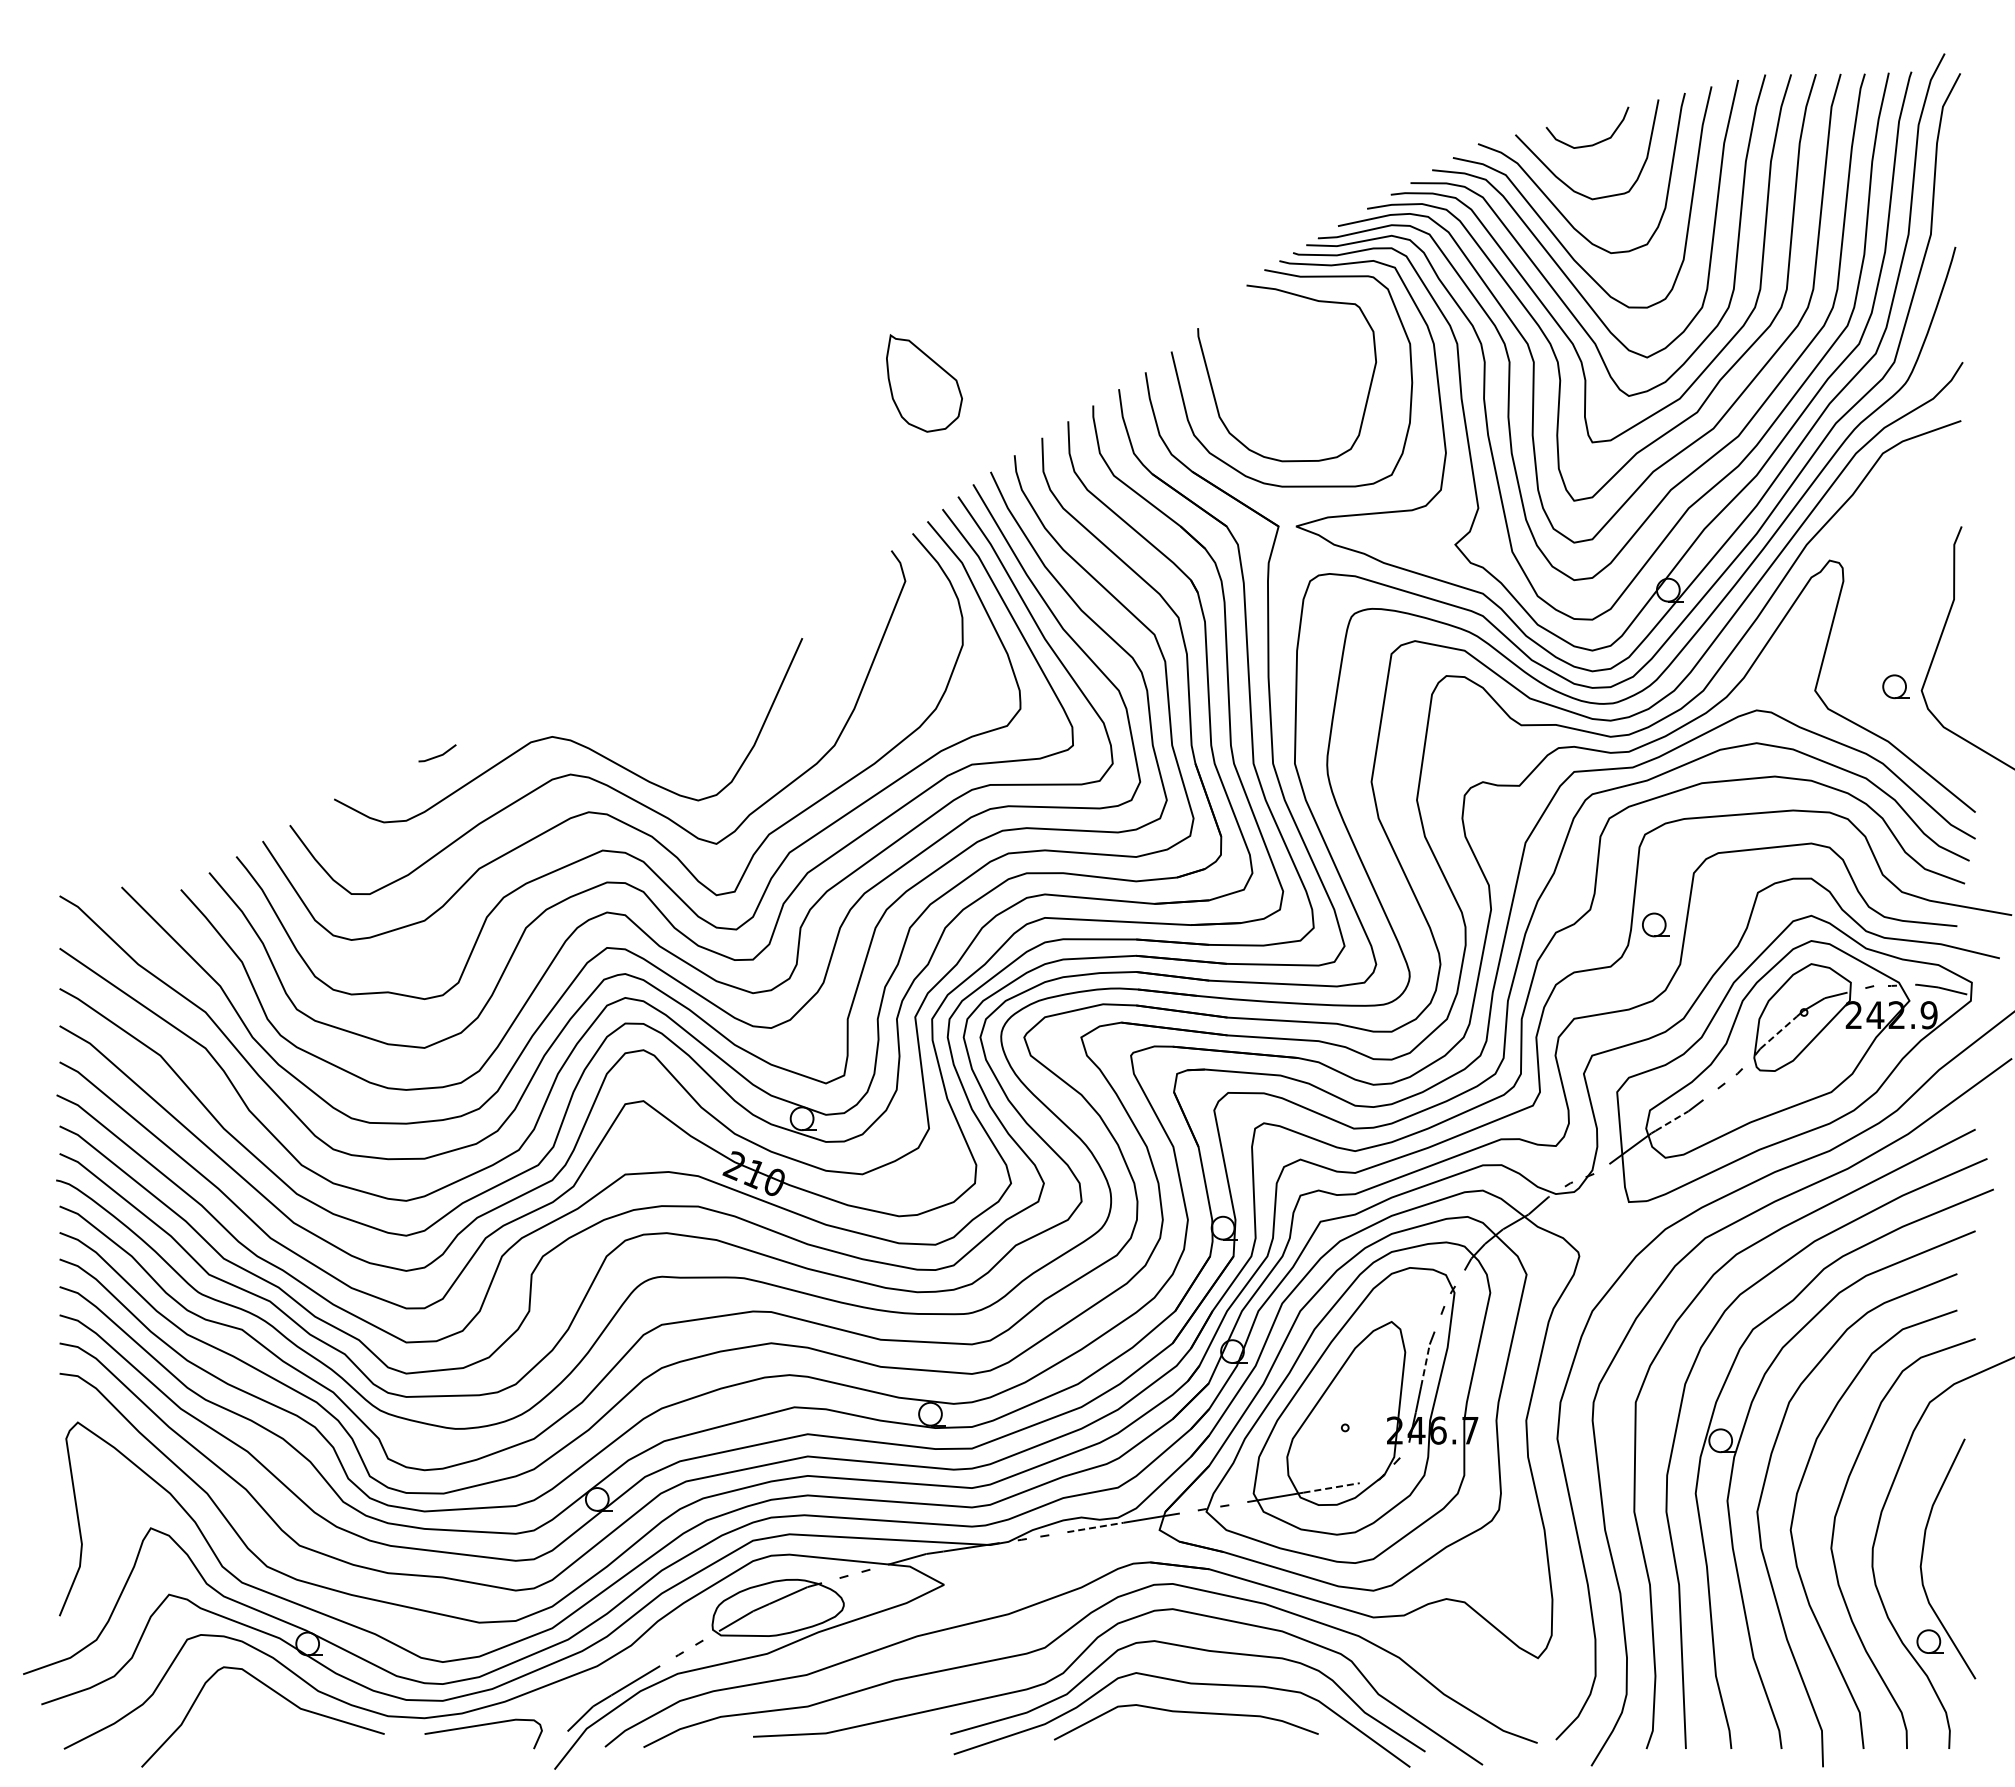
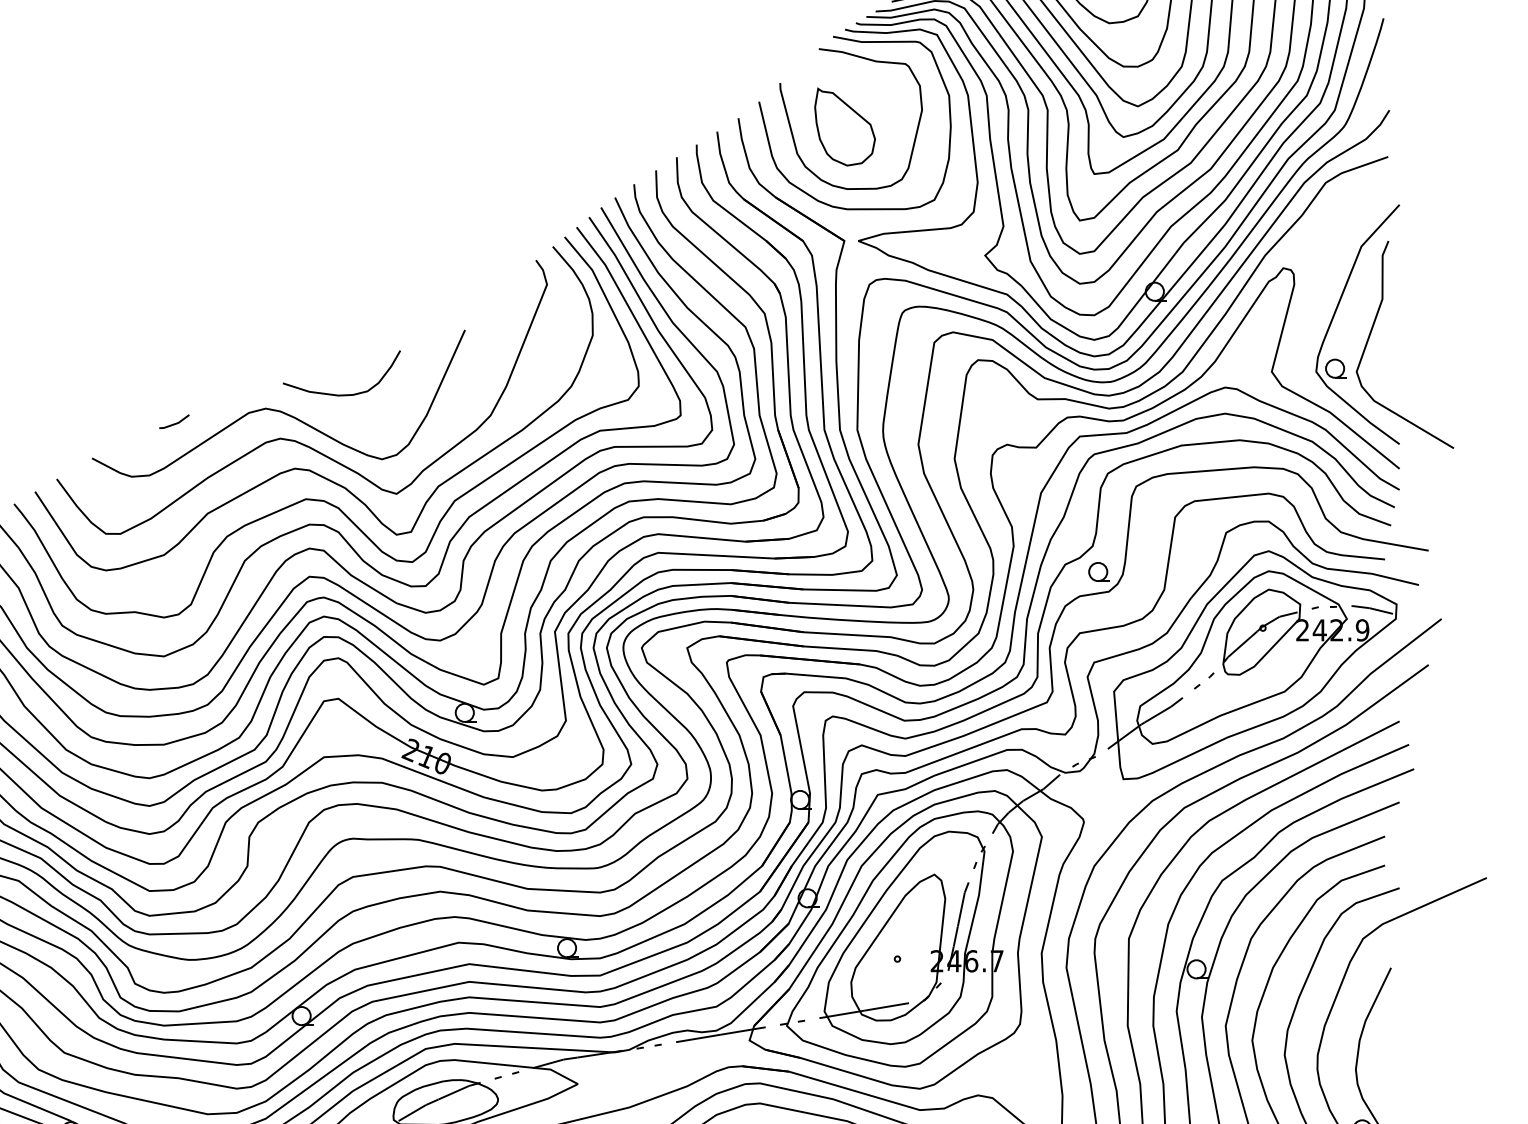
part: (924, 383) -> (845, 127), moved
curve: (1894, 619) -> (1335, 315), added
curve: (647, 719) -> (341, 394), added
part: (1655, 924) -> (1099, 571), moved
line: (1778, 1032) -> (1242, 644), dashed -> solid
line: (1672, 1120) -> (1158, 714), dashed -> solid
line: (1425, 1365) -> (961, 909), dashed -> solid
line: (1331, 1487) -> (886, 1006), dashed -> solid
line: (1095, 1527) -> (698, 1038), dashed -> solid

